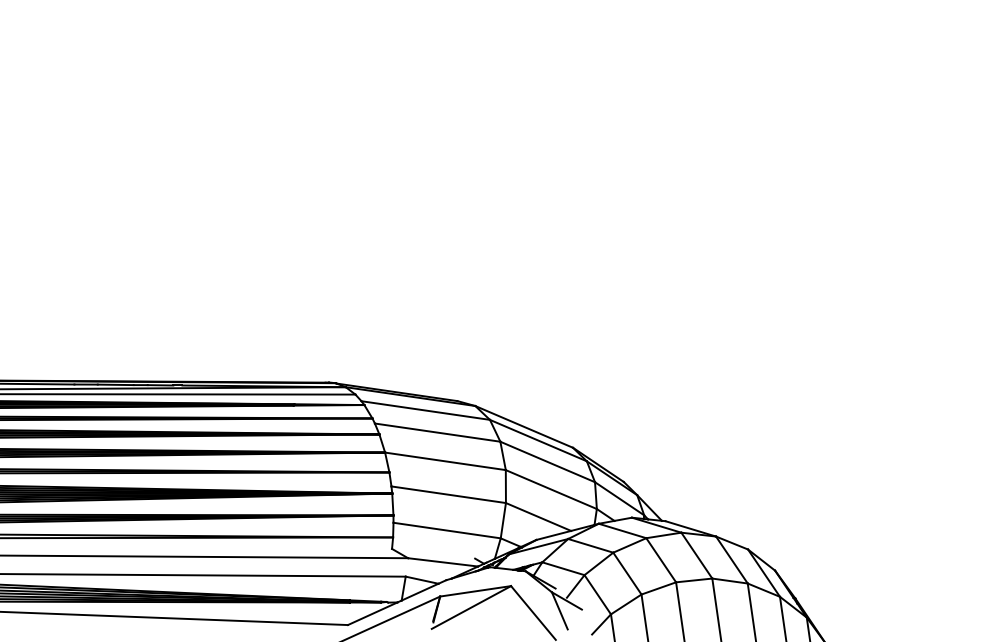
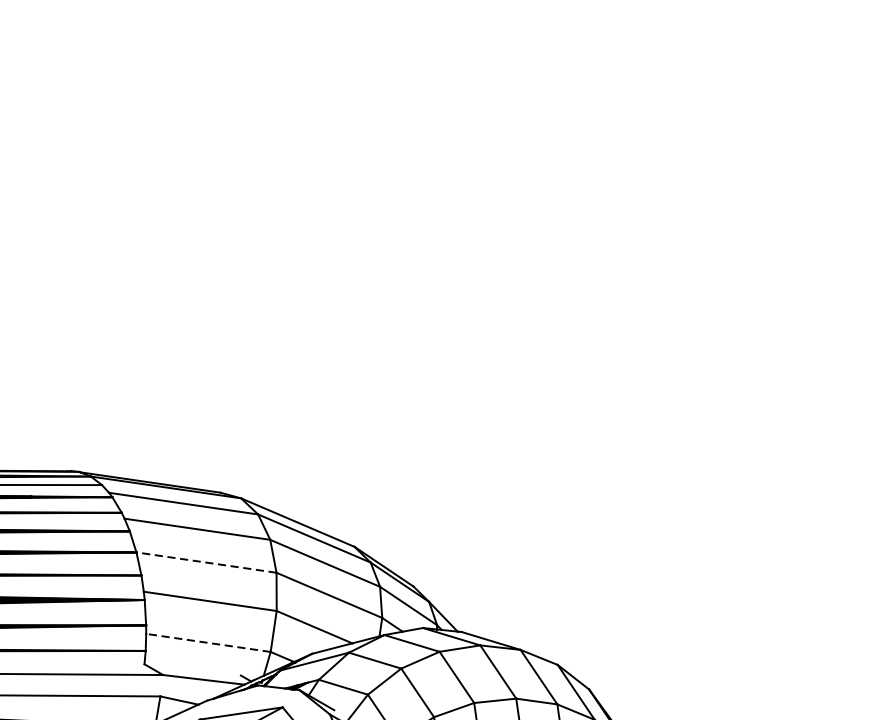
line: (445, 461) -> (206, 562), solid -> dashed
line: (446, 530) -> (207, 642), solid -> dashed

